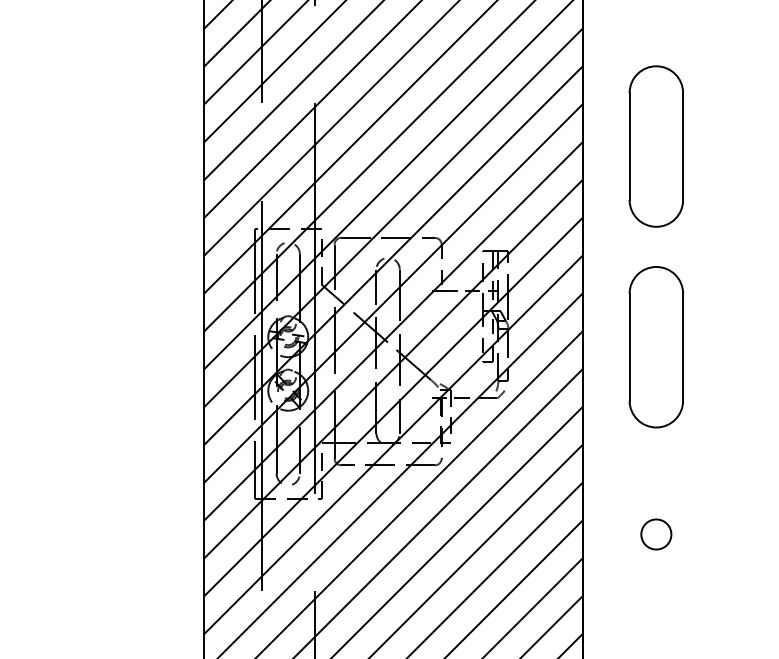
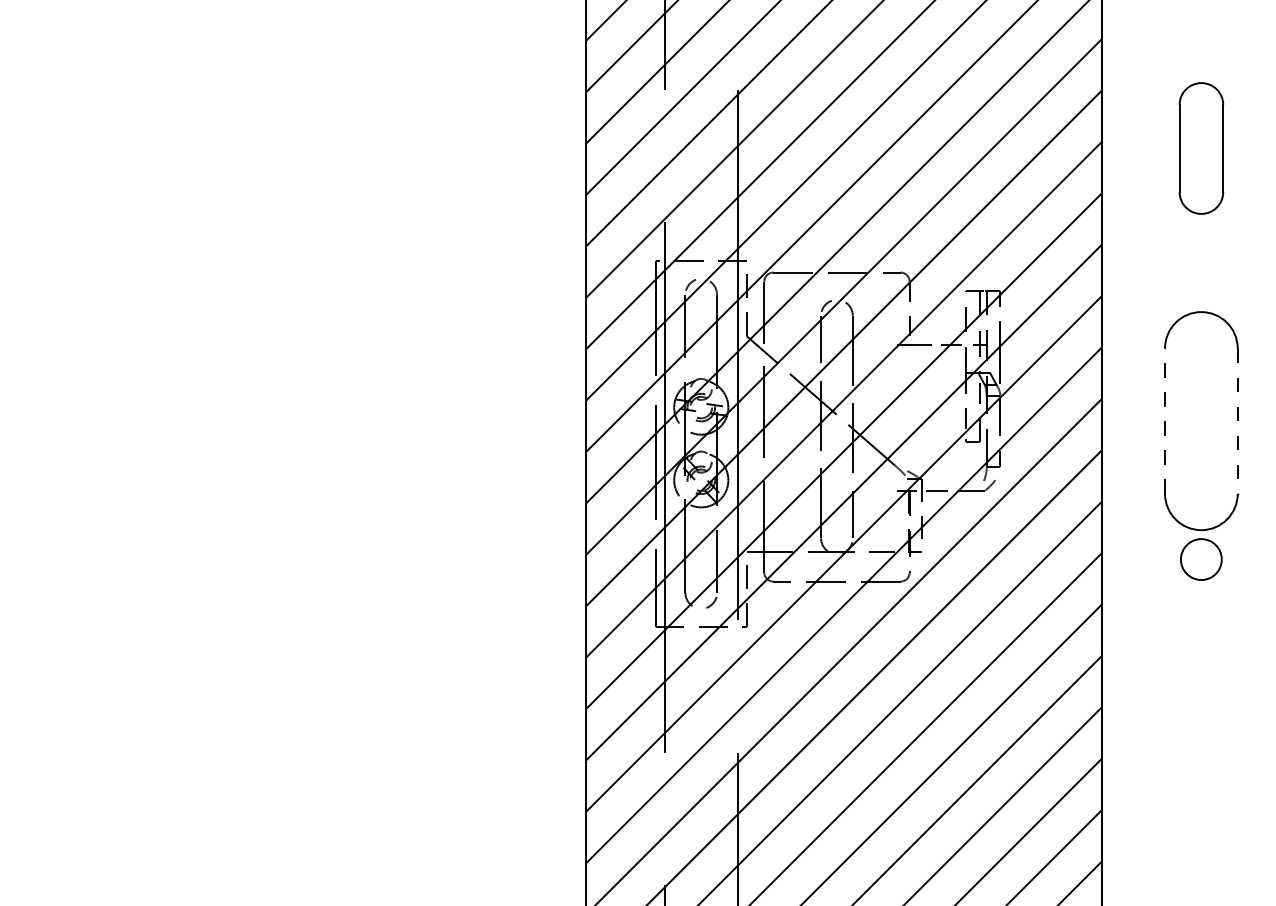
part: (656, 146) -> (1201, 148), size x0.6
line: (629, 347) -> (1165, 421), solid -> dashed
line: (682, 347) -> (1237, 421), solid -> dashed
circle: (656, 534) -> (1201, 559), moved

